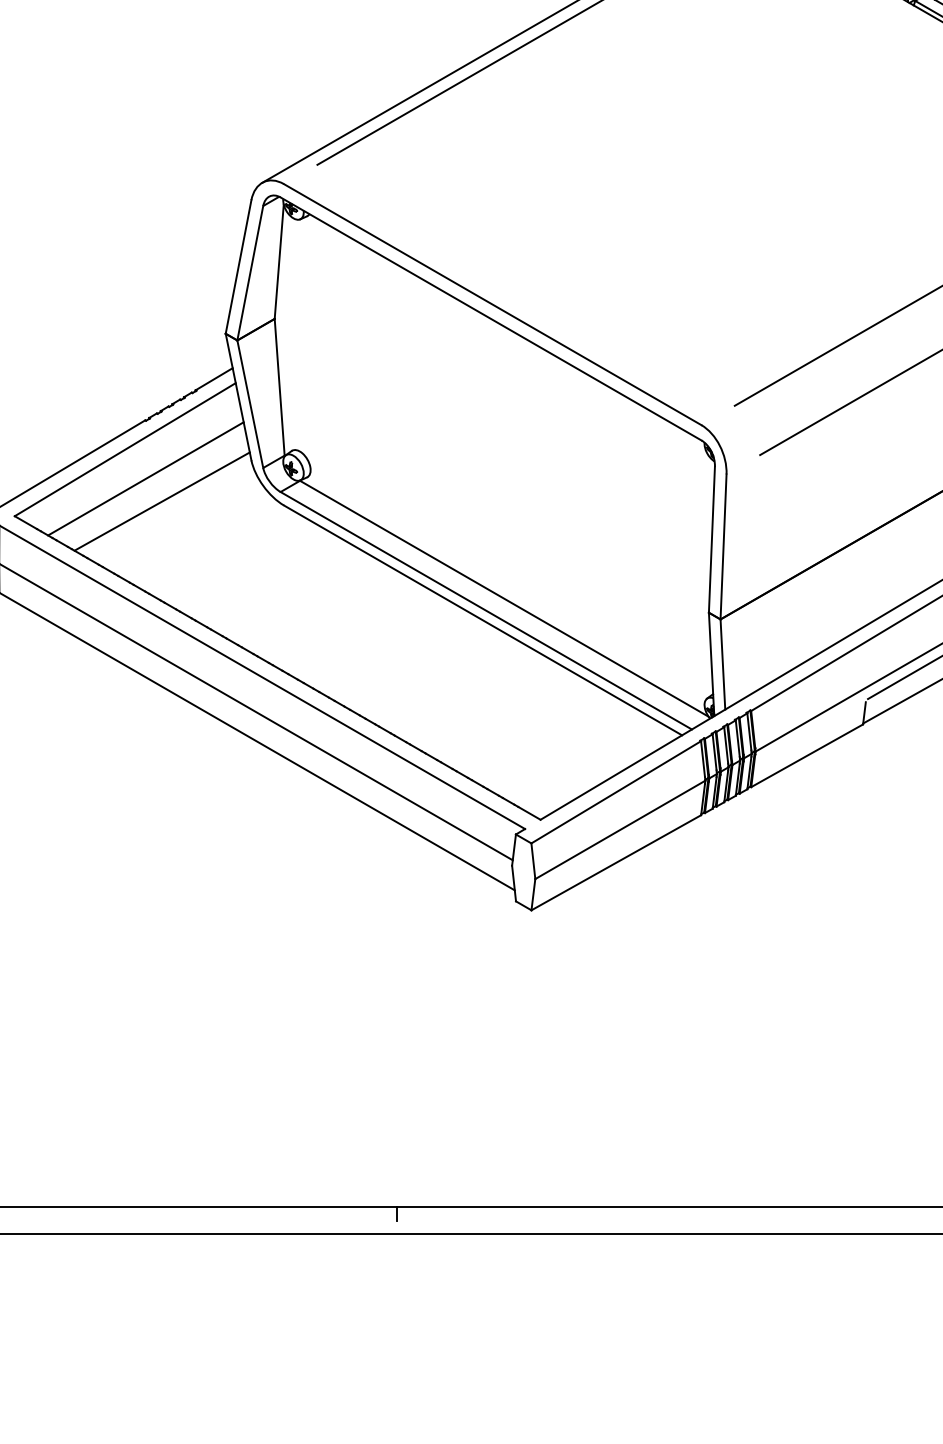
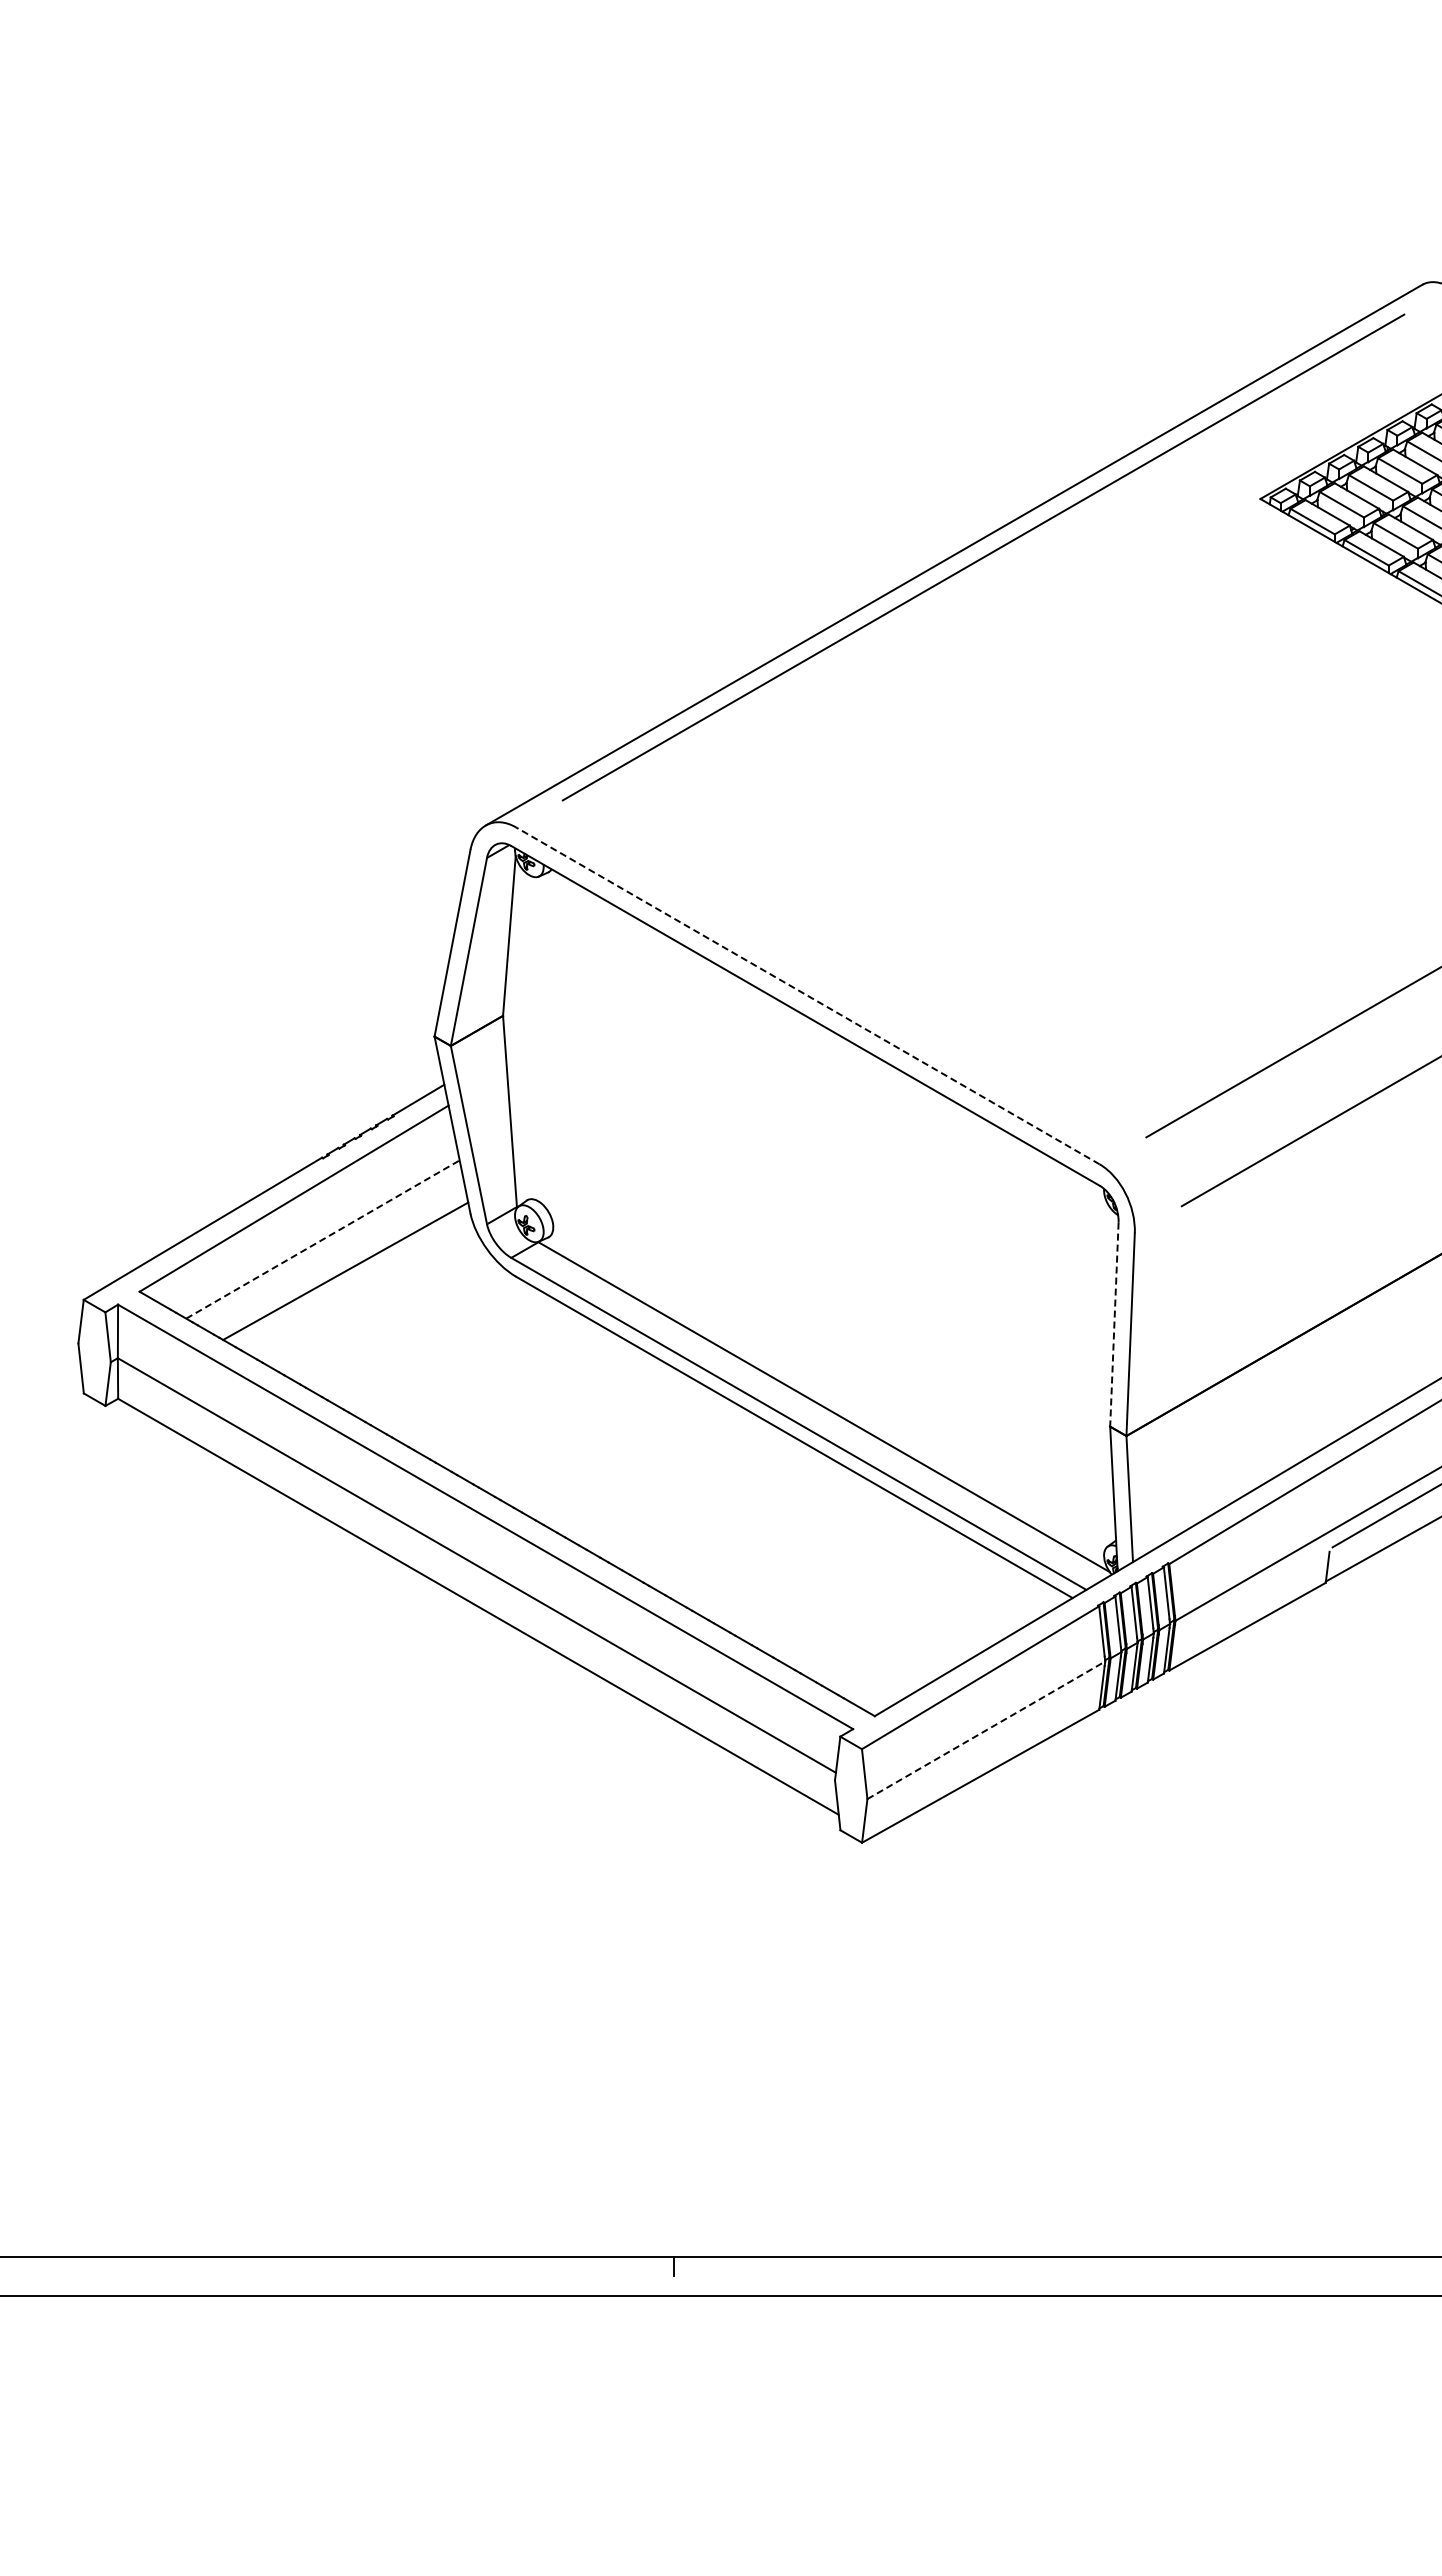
line: (492, 304) -> (807, 995), solid -> dashed
line: (145, 478) -> (322, 1239), solid -> dashed
line: (712, 540) -> (1114, 1325), solid -> dashed
line: (620, 830) -> (986, 1730), solid -> dashed

